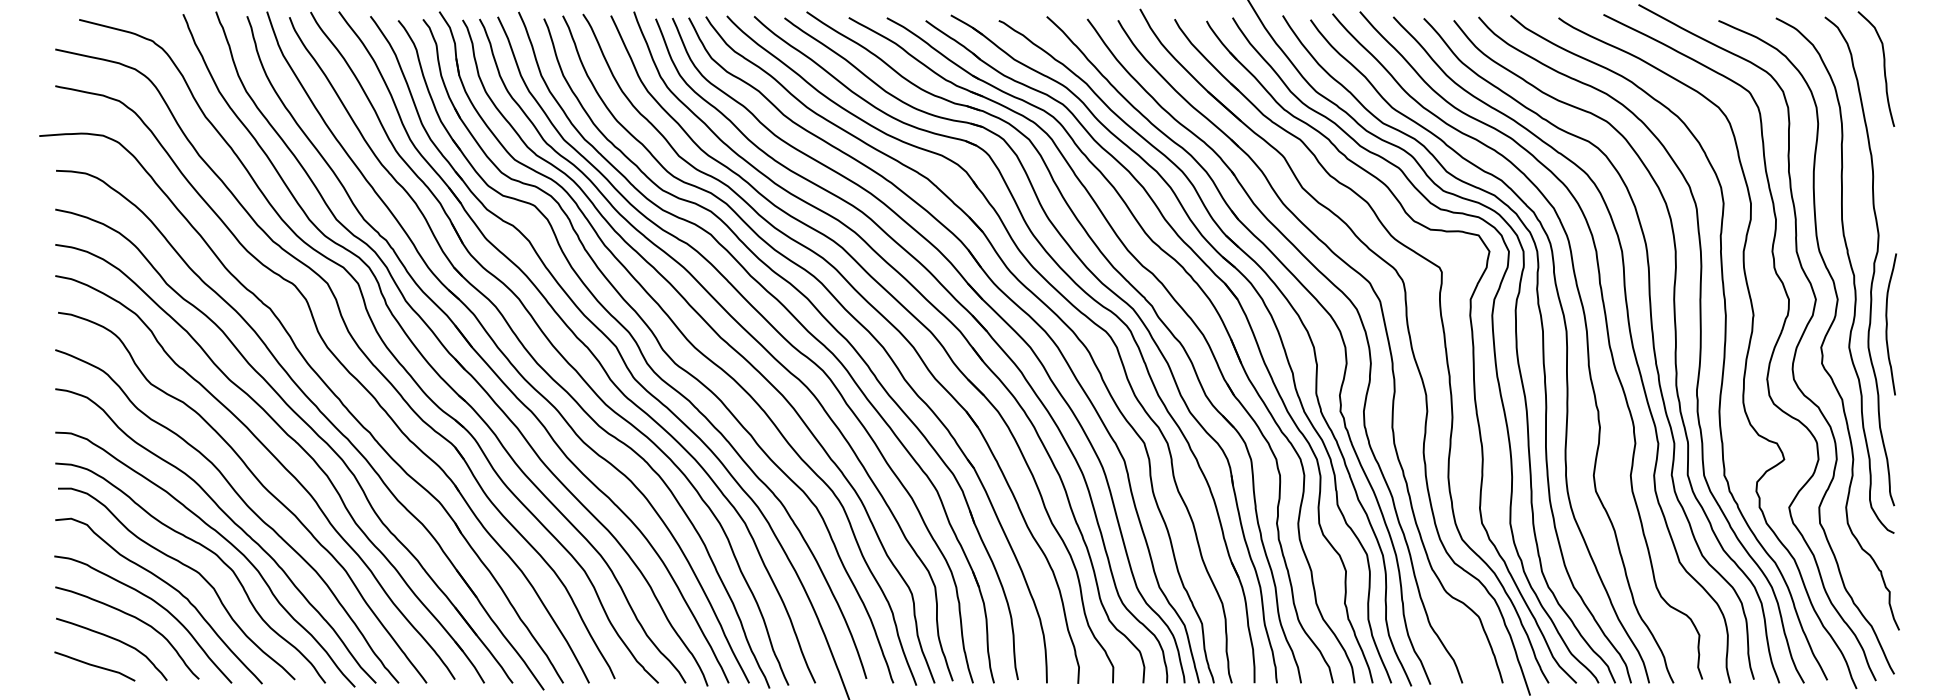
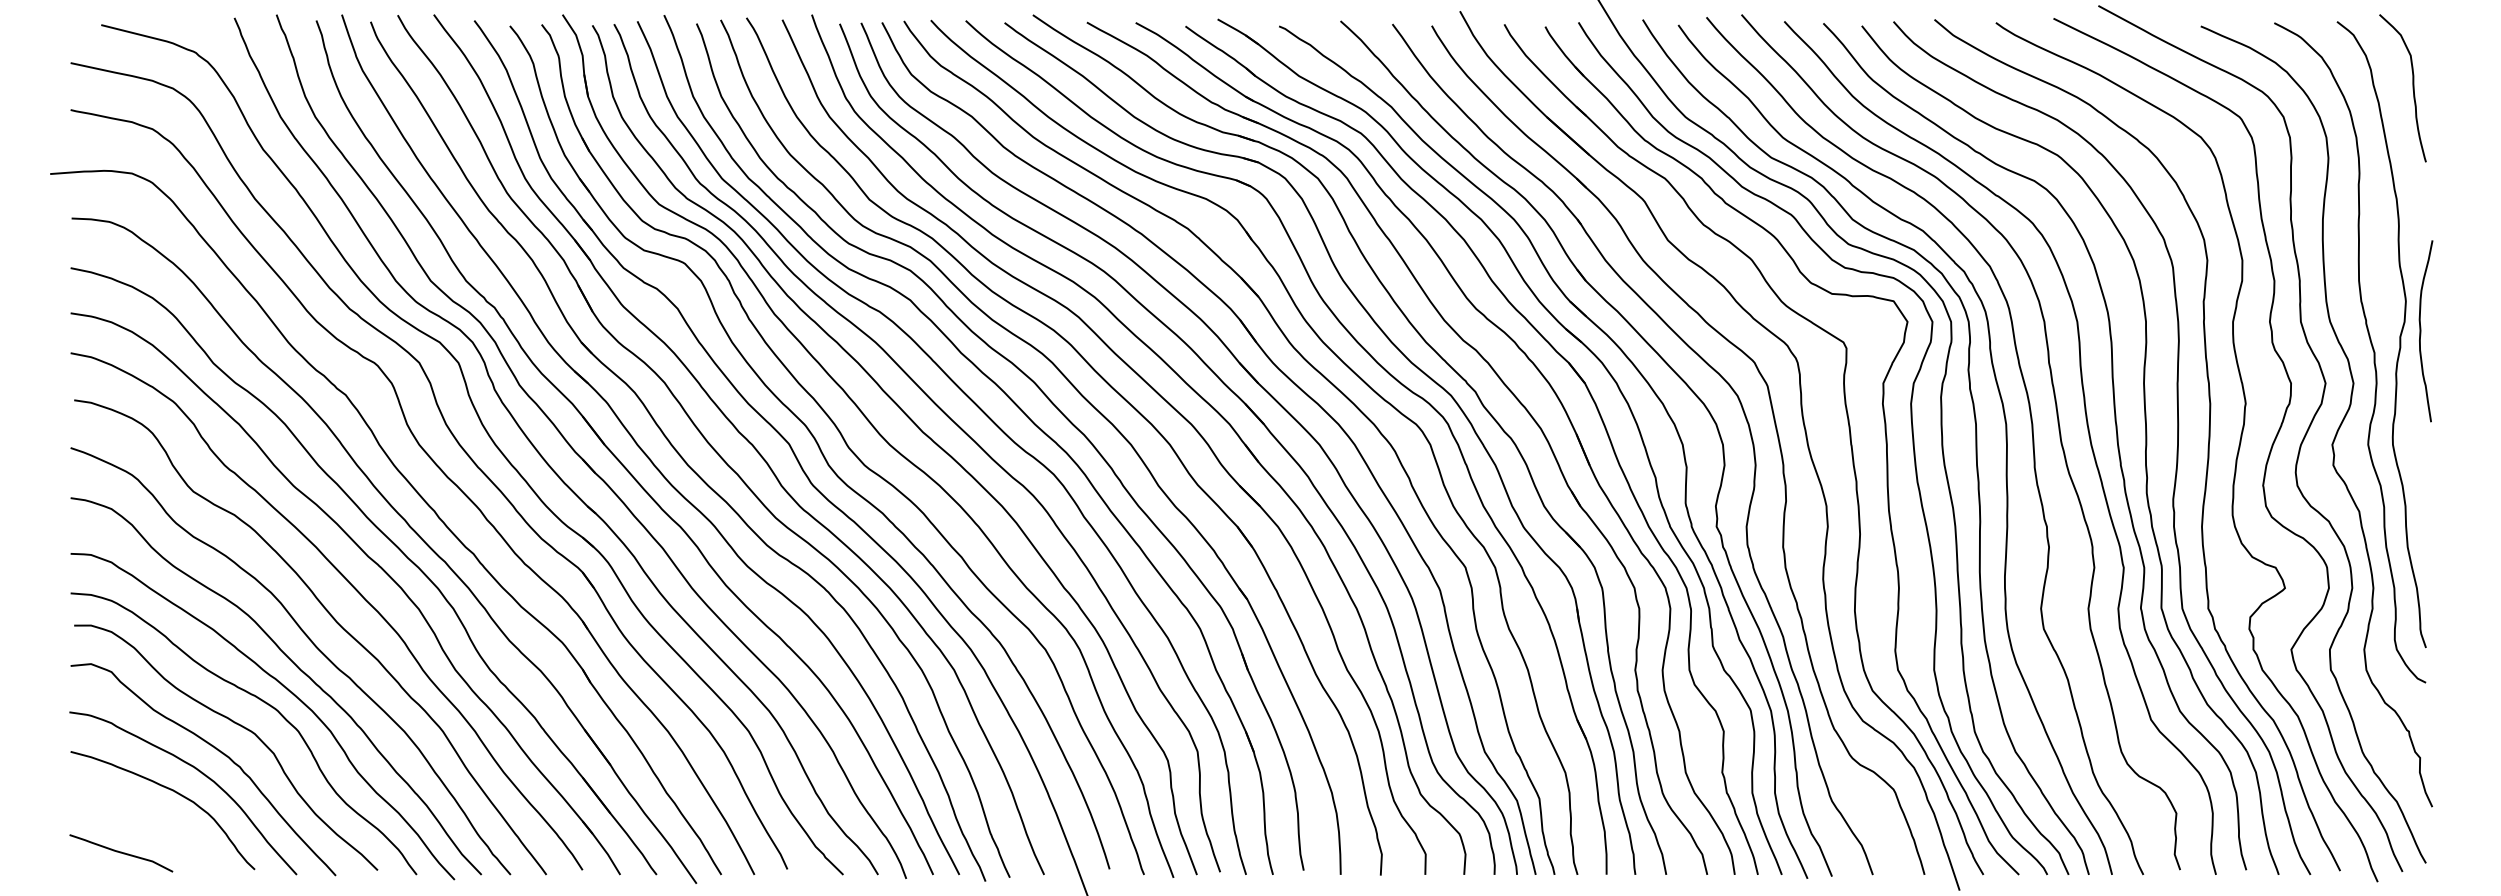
curve: (1887, 324) -> (2421, 331), moved
curve: (115, 640) -> (147, 819), removed

